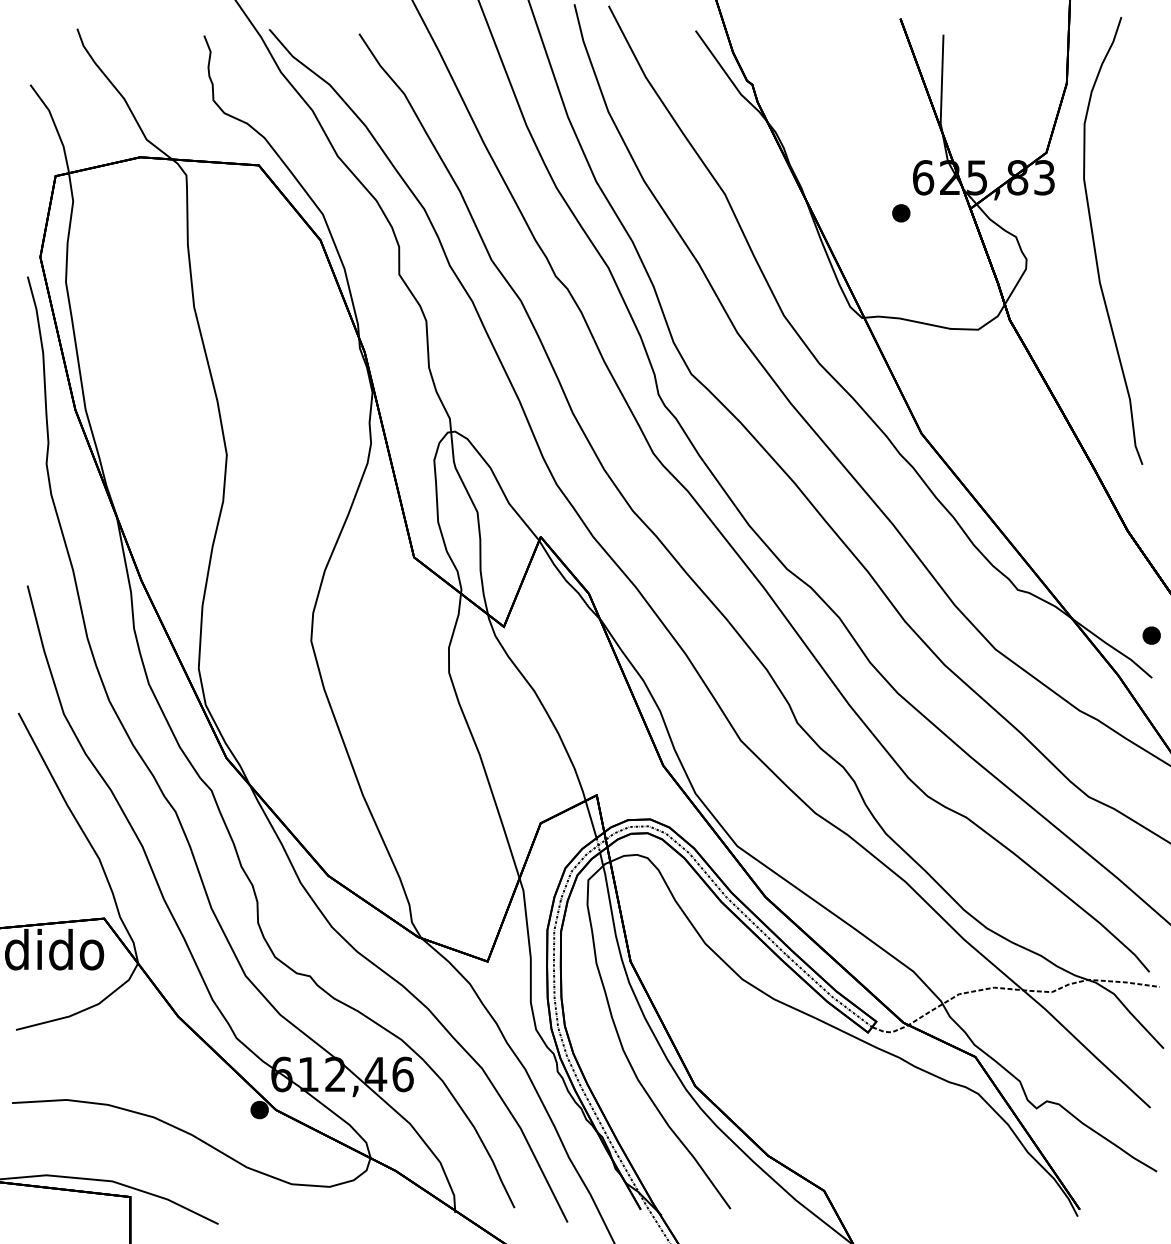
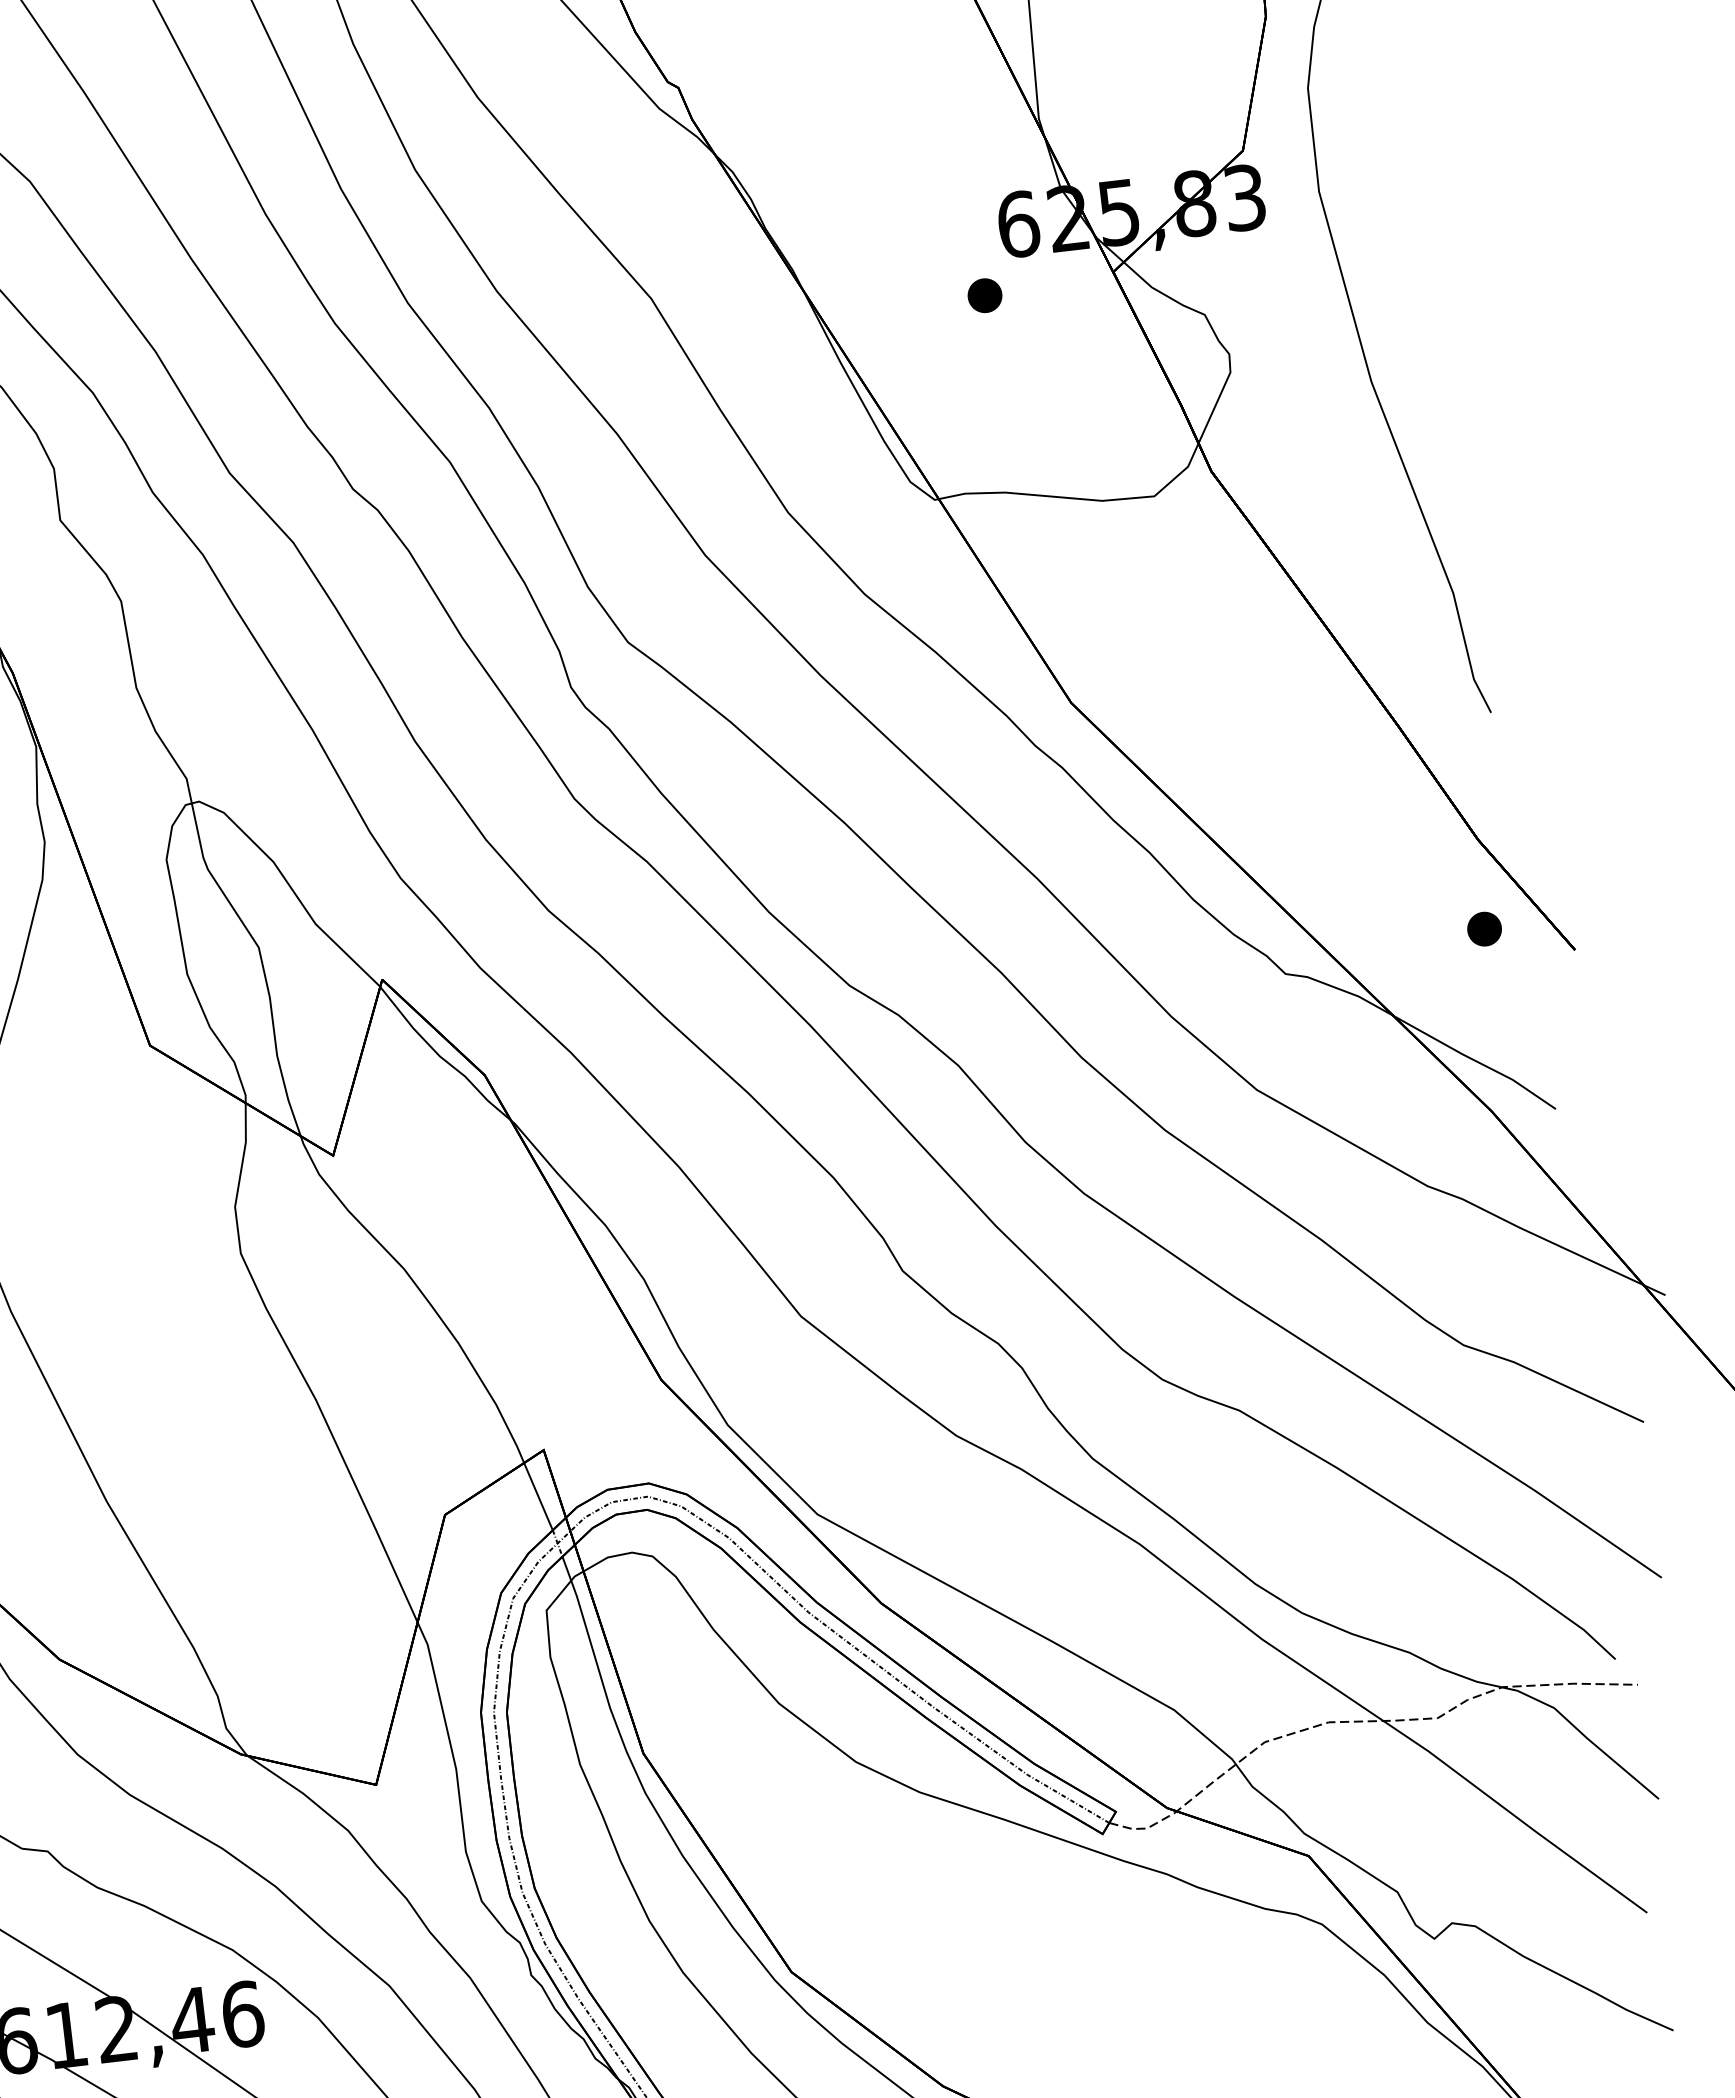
part: (1151, 635) -> (1484, 928), moved

